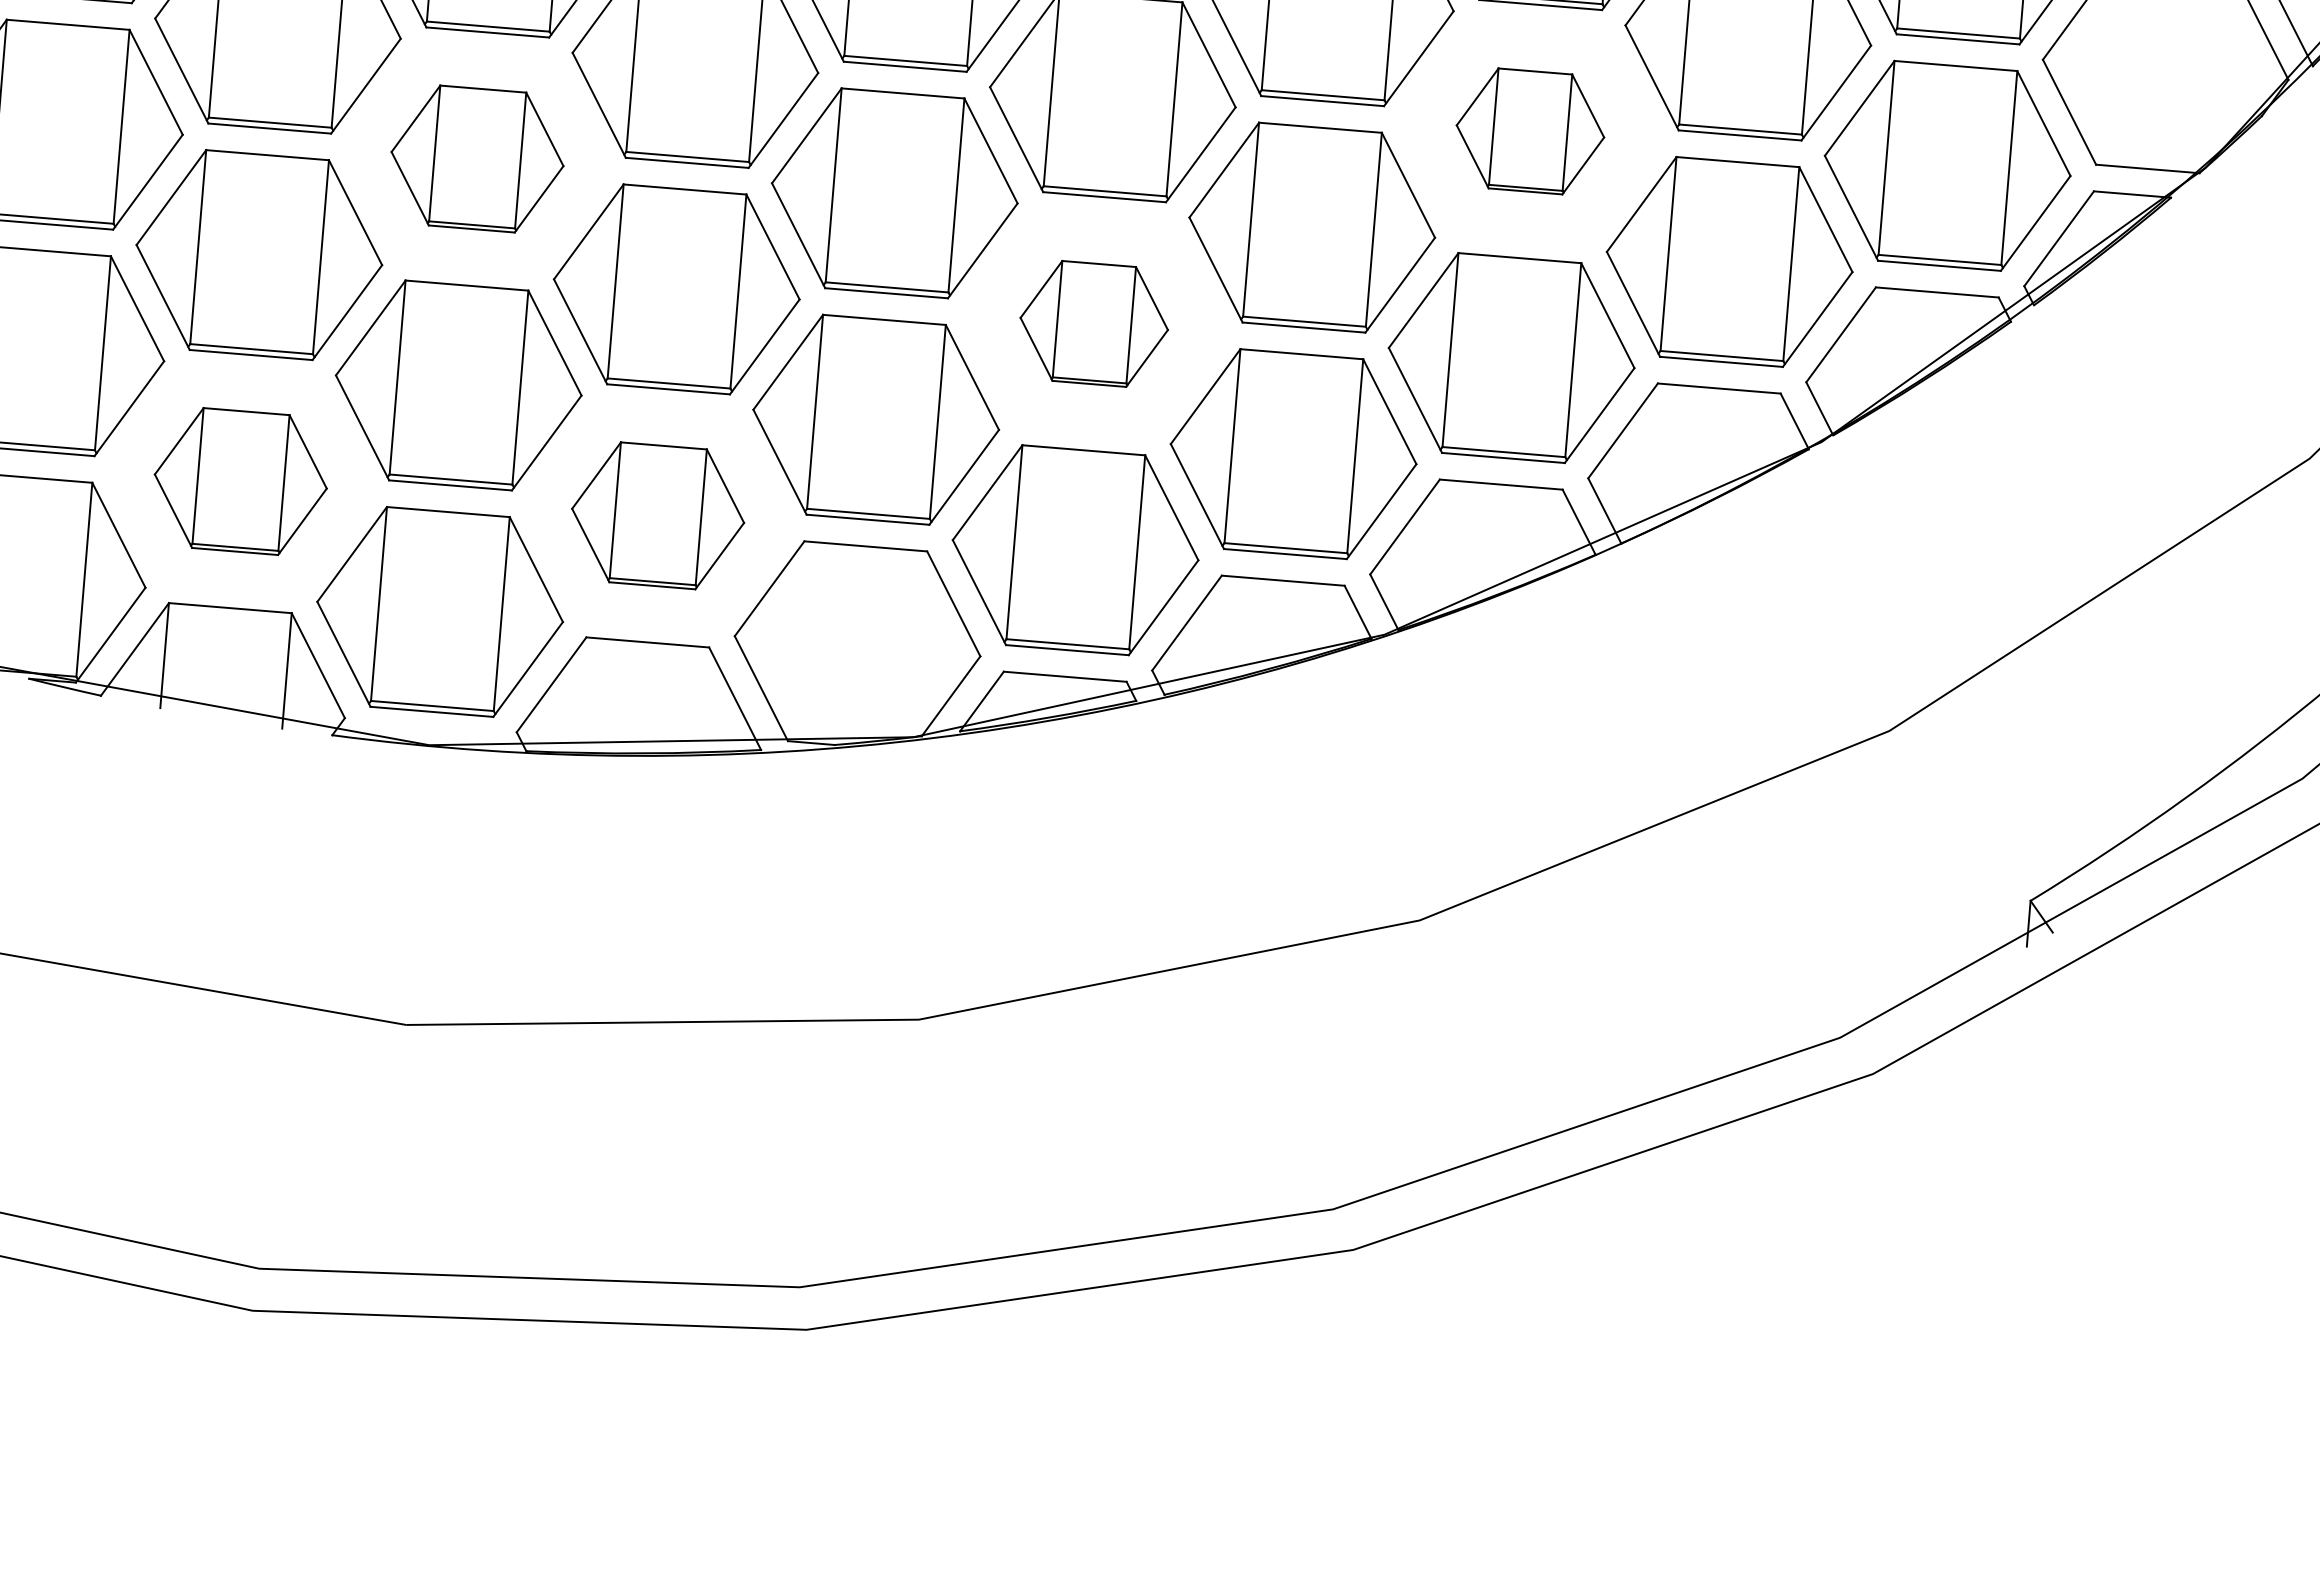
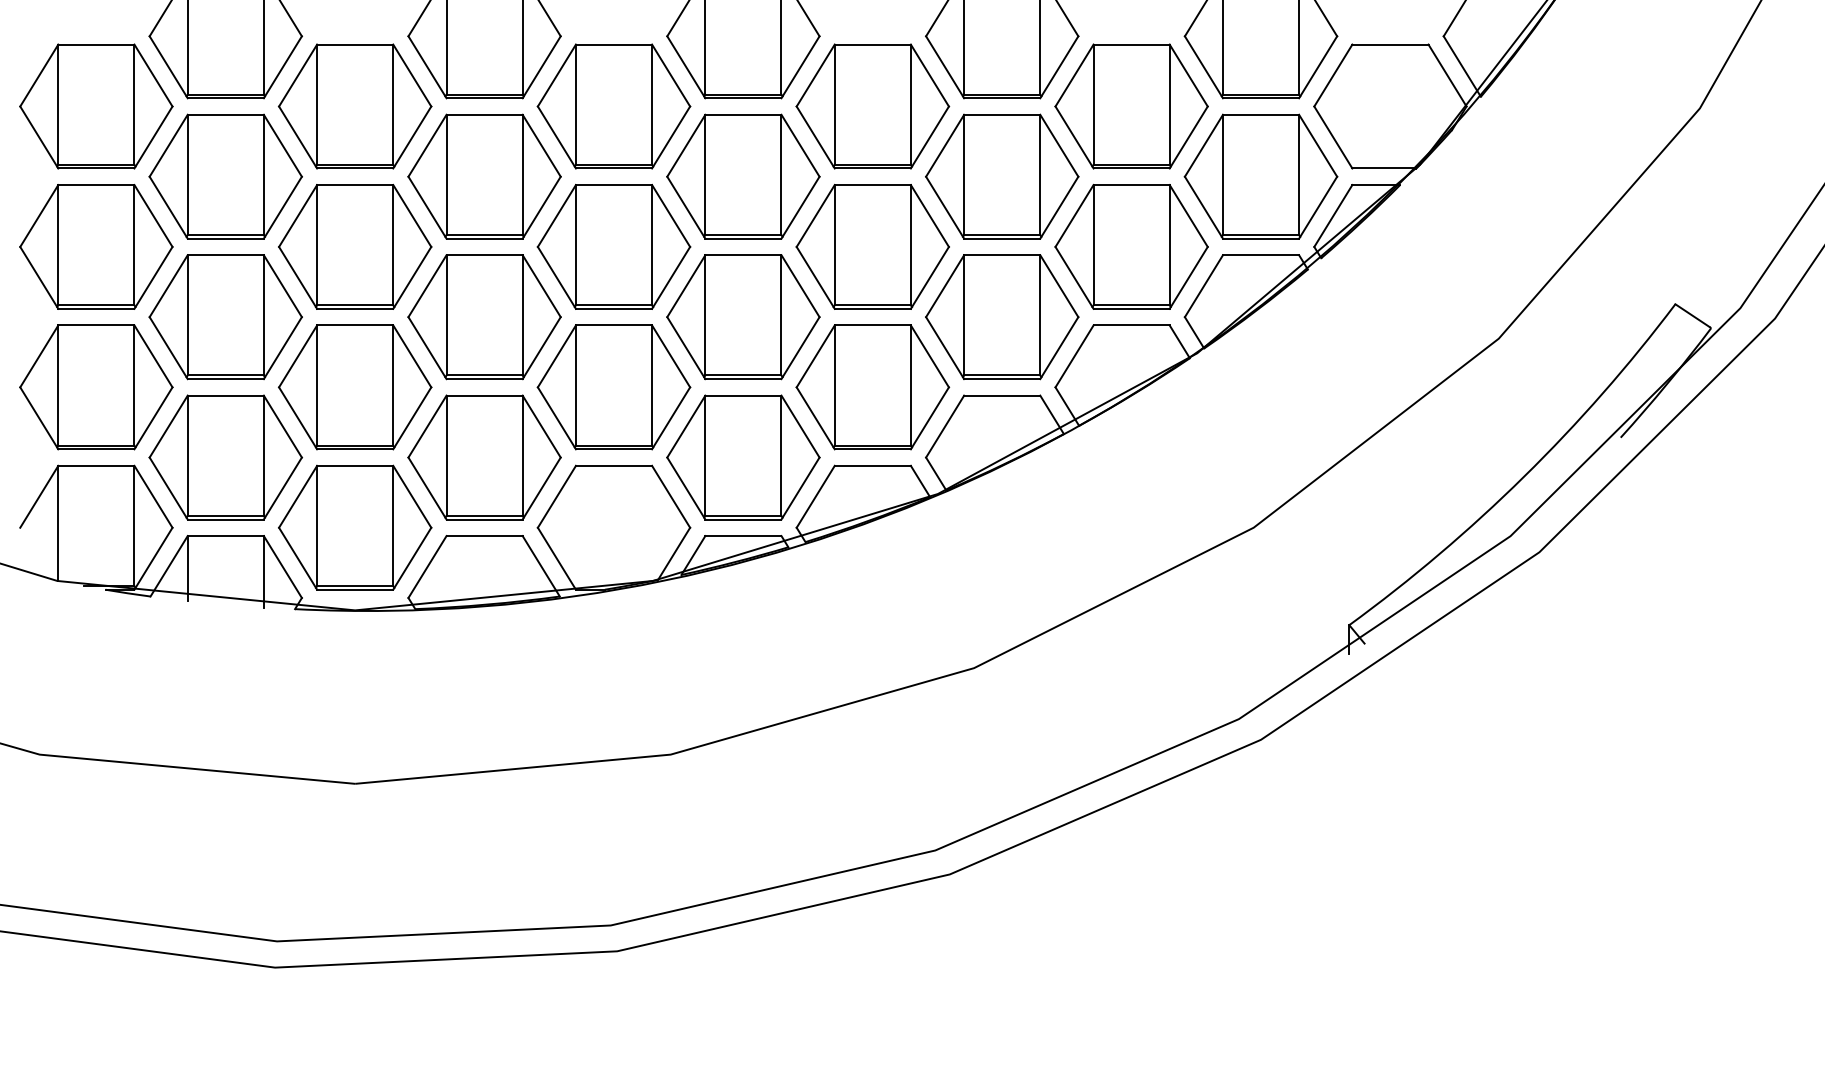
part: (1530, 131) -> (1002, 176), size x1.67
part: (477, 158) -> (355, 246), size x1.43
part: (1094, 324) -> (743, 317), size x1.67
part: (240, 481) -> (225, 457), size x1.43
part: (658, 515) -> (484, 457), size x1.43

